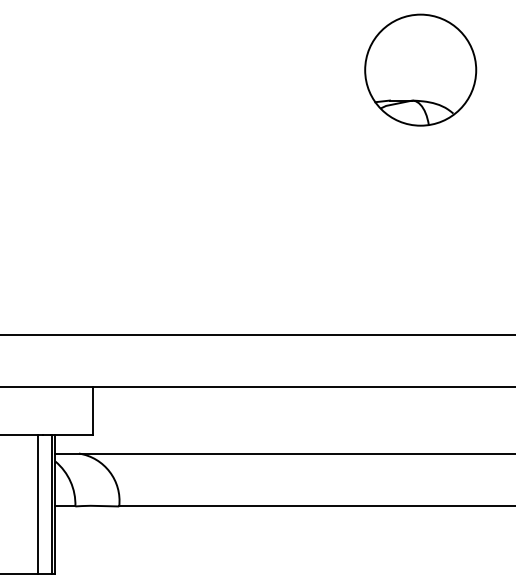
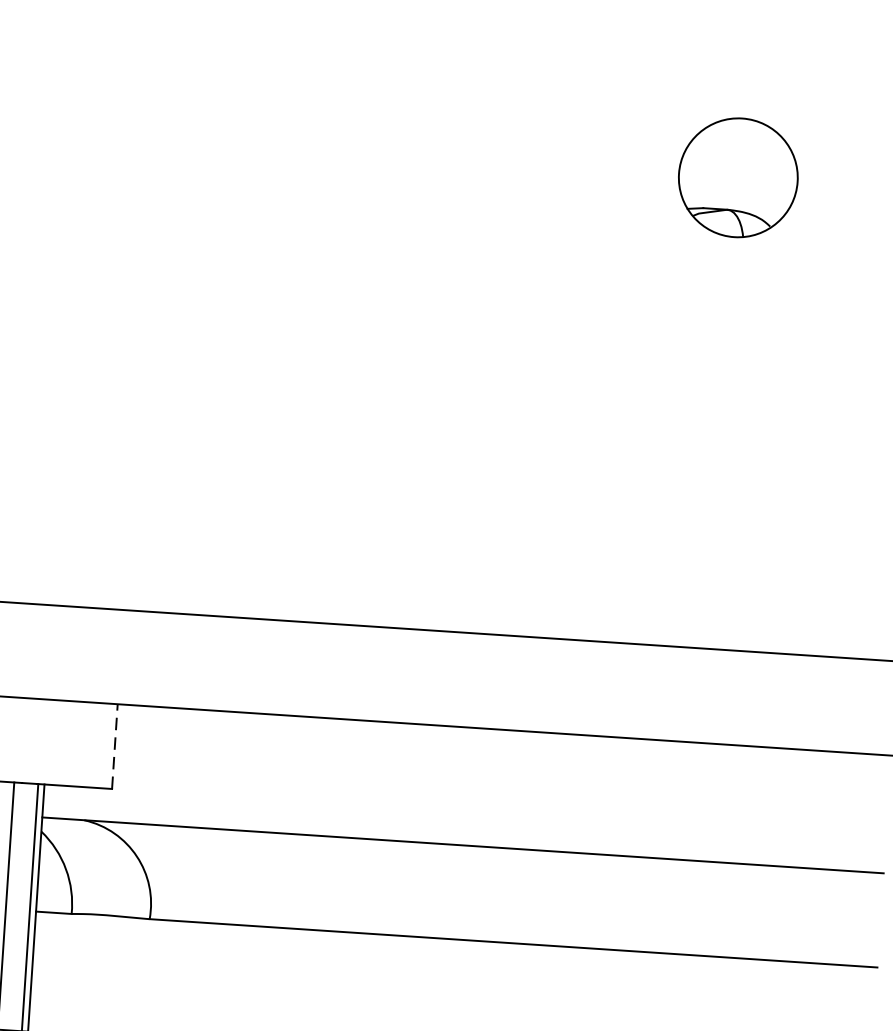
part: (420, 69) -> (737, 176), size x0.6
line: (93, 411) -> (115, 747), solid -> dashed

